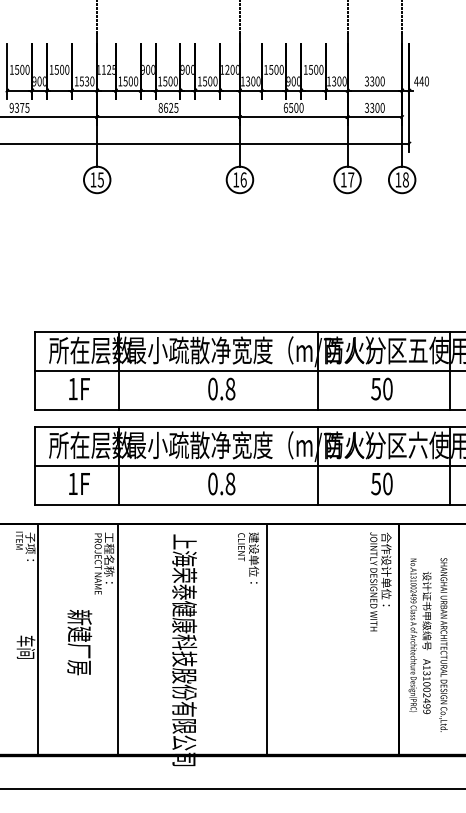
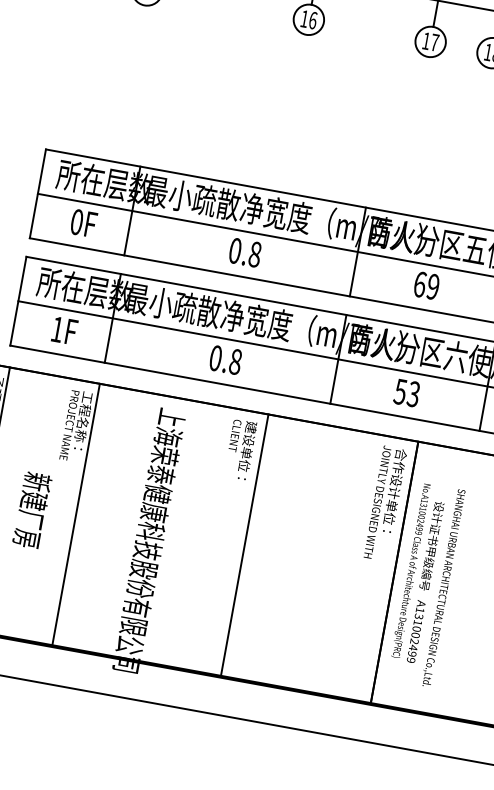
text: (72, 388) -> (76, 221), 1F -> 0F
text: (381, 388) -> (426, 284), 50 -> 69
text: (387, 483) -> (413, 393), 50 -> 53

